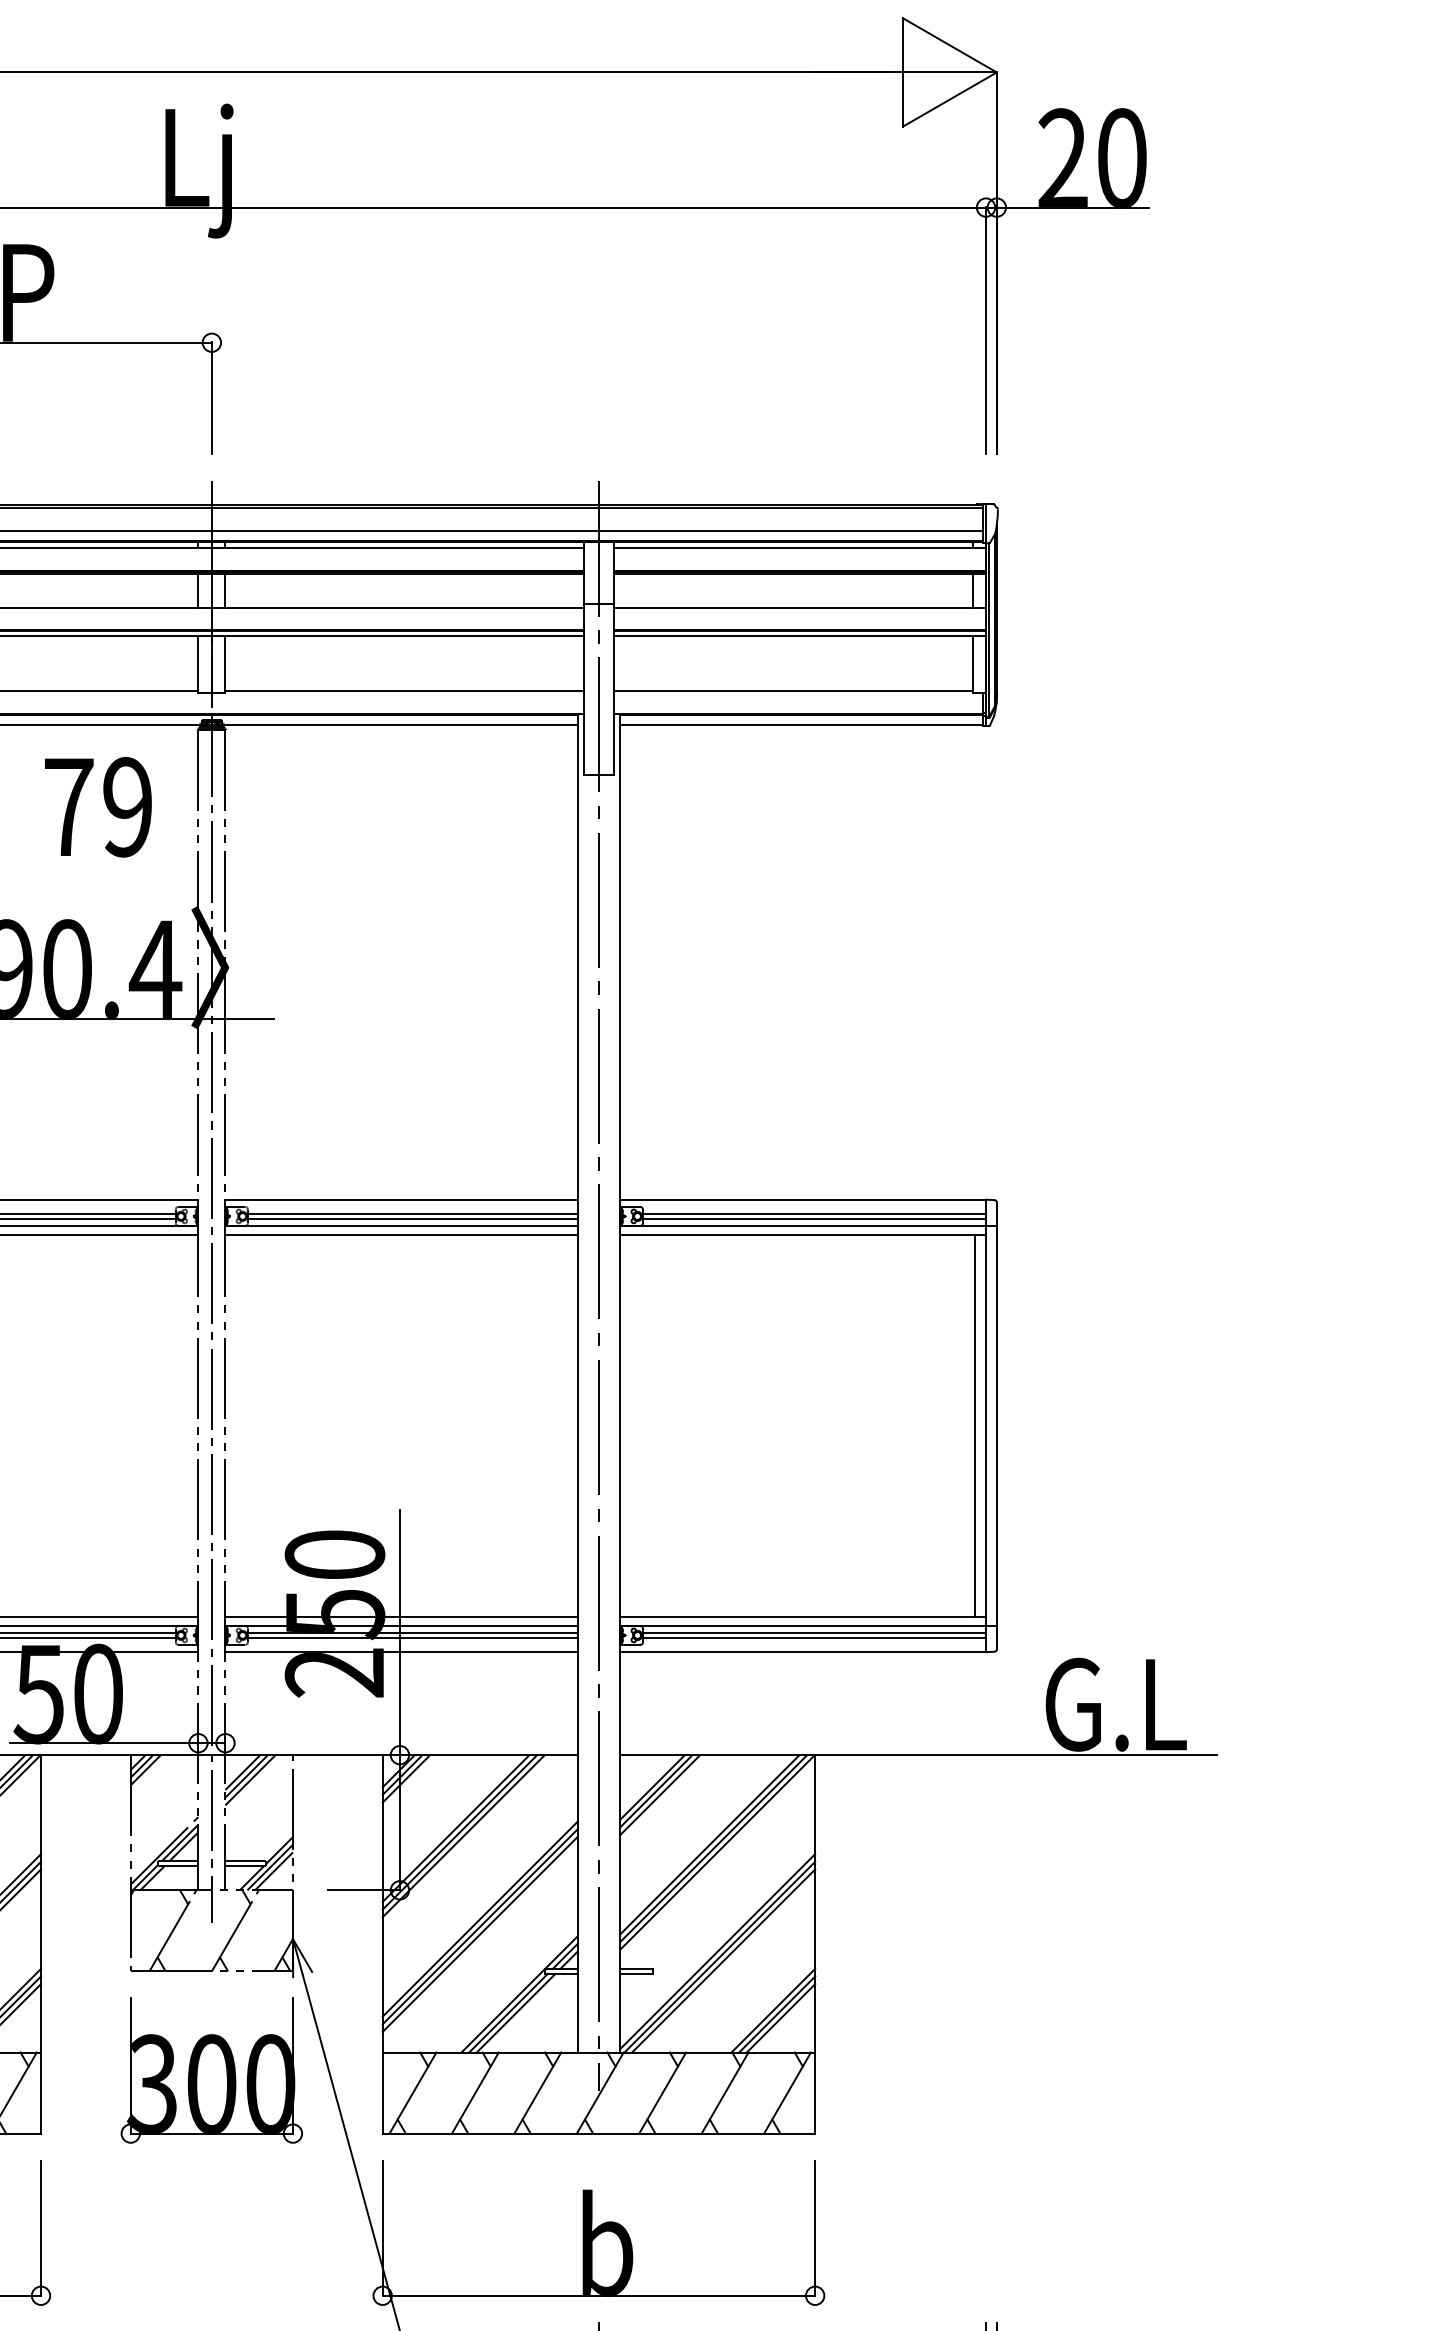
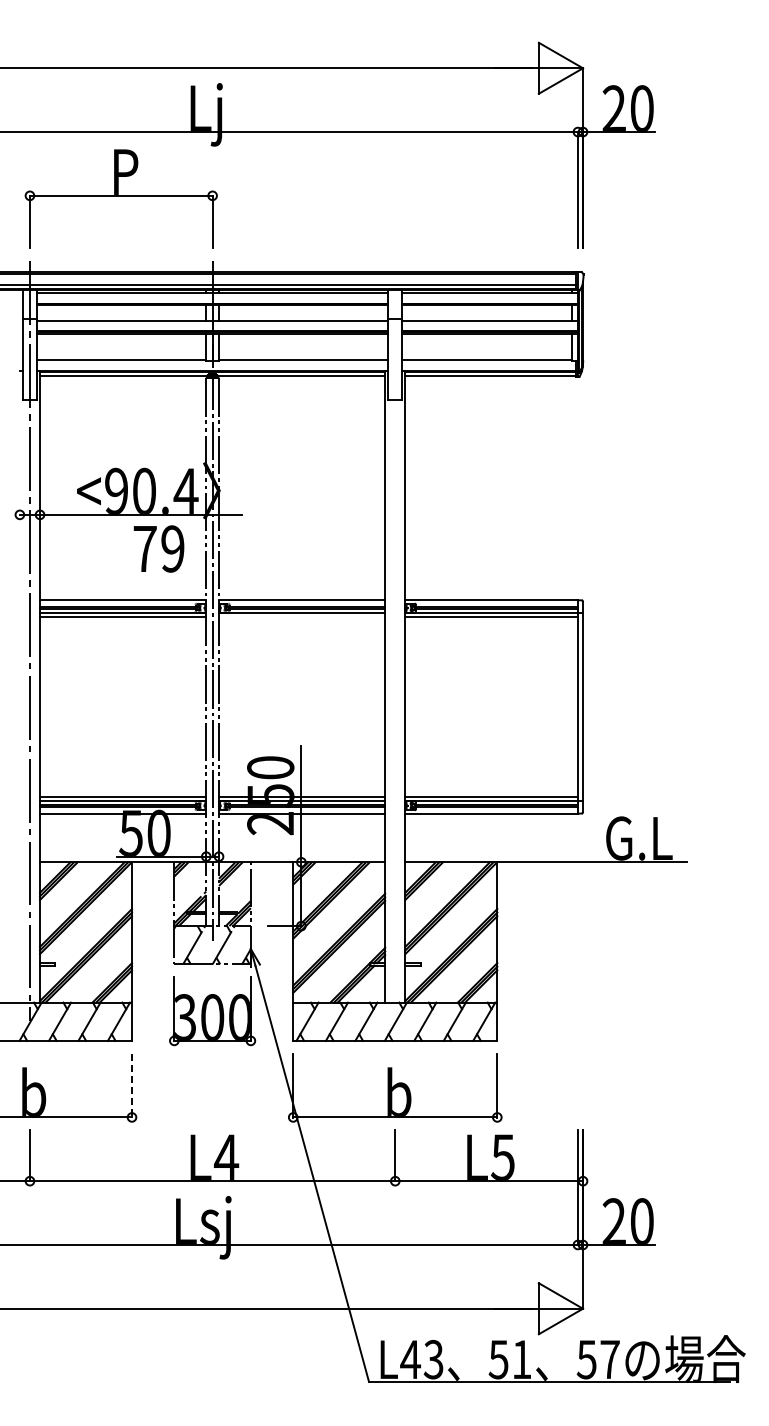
text: (97, 806) -> (158, 548), moved
line: (402, 1234) -> (302, 616), removed
line: (599, 1285) -> (395, 640), removed
line: (974, 1424) -> (572, 706), removed
line: (42, 2230) -> (132, 1086), solid -> dashed

